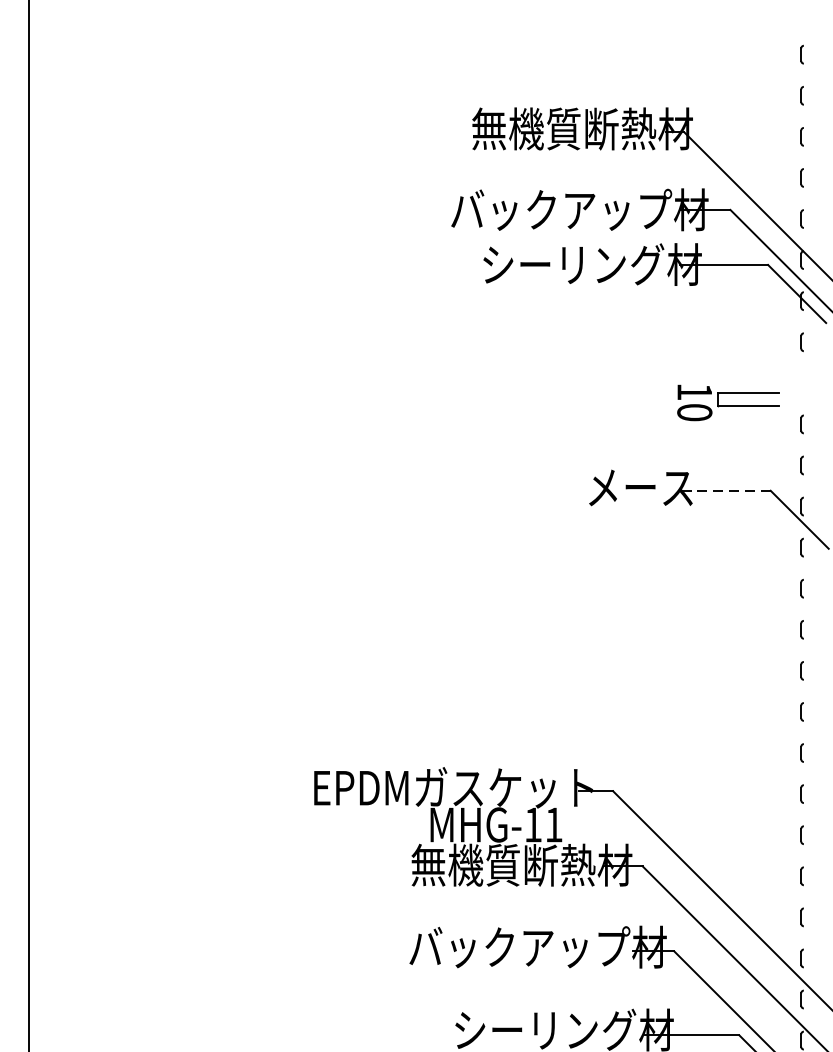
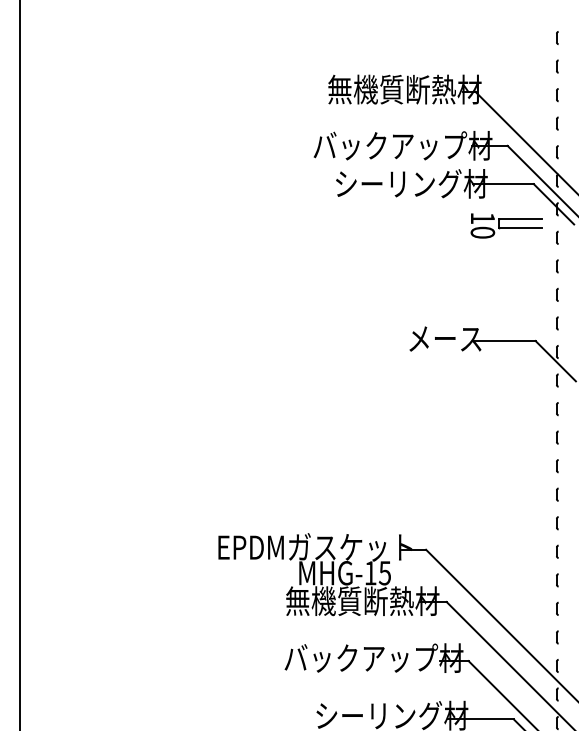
line: (802, 383) -> (557, 266), added
part: (728, 402) -> (506, 225), moved
line: (724, 491) -> (503, 341), dashed -> solid
text: (553, 825) -> (384, 573), MHG-11 -> MHG-15

